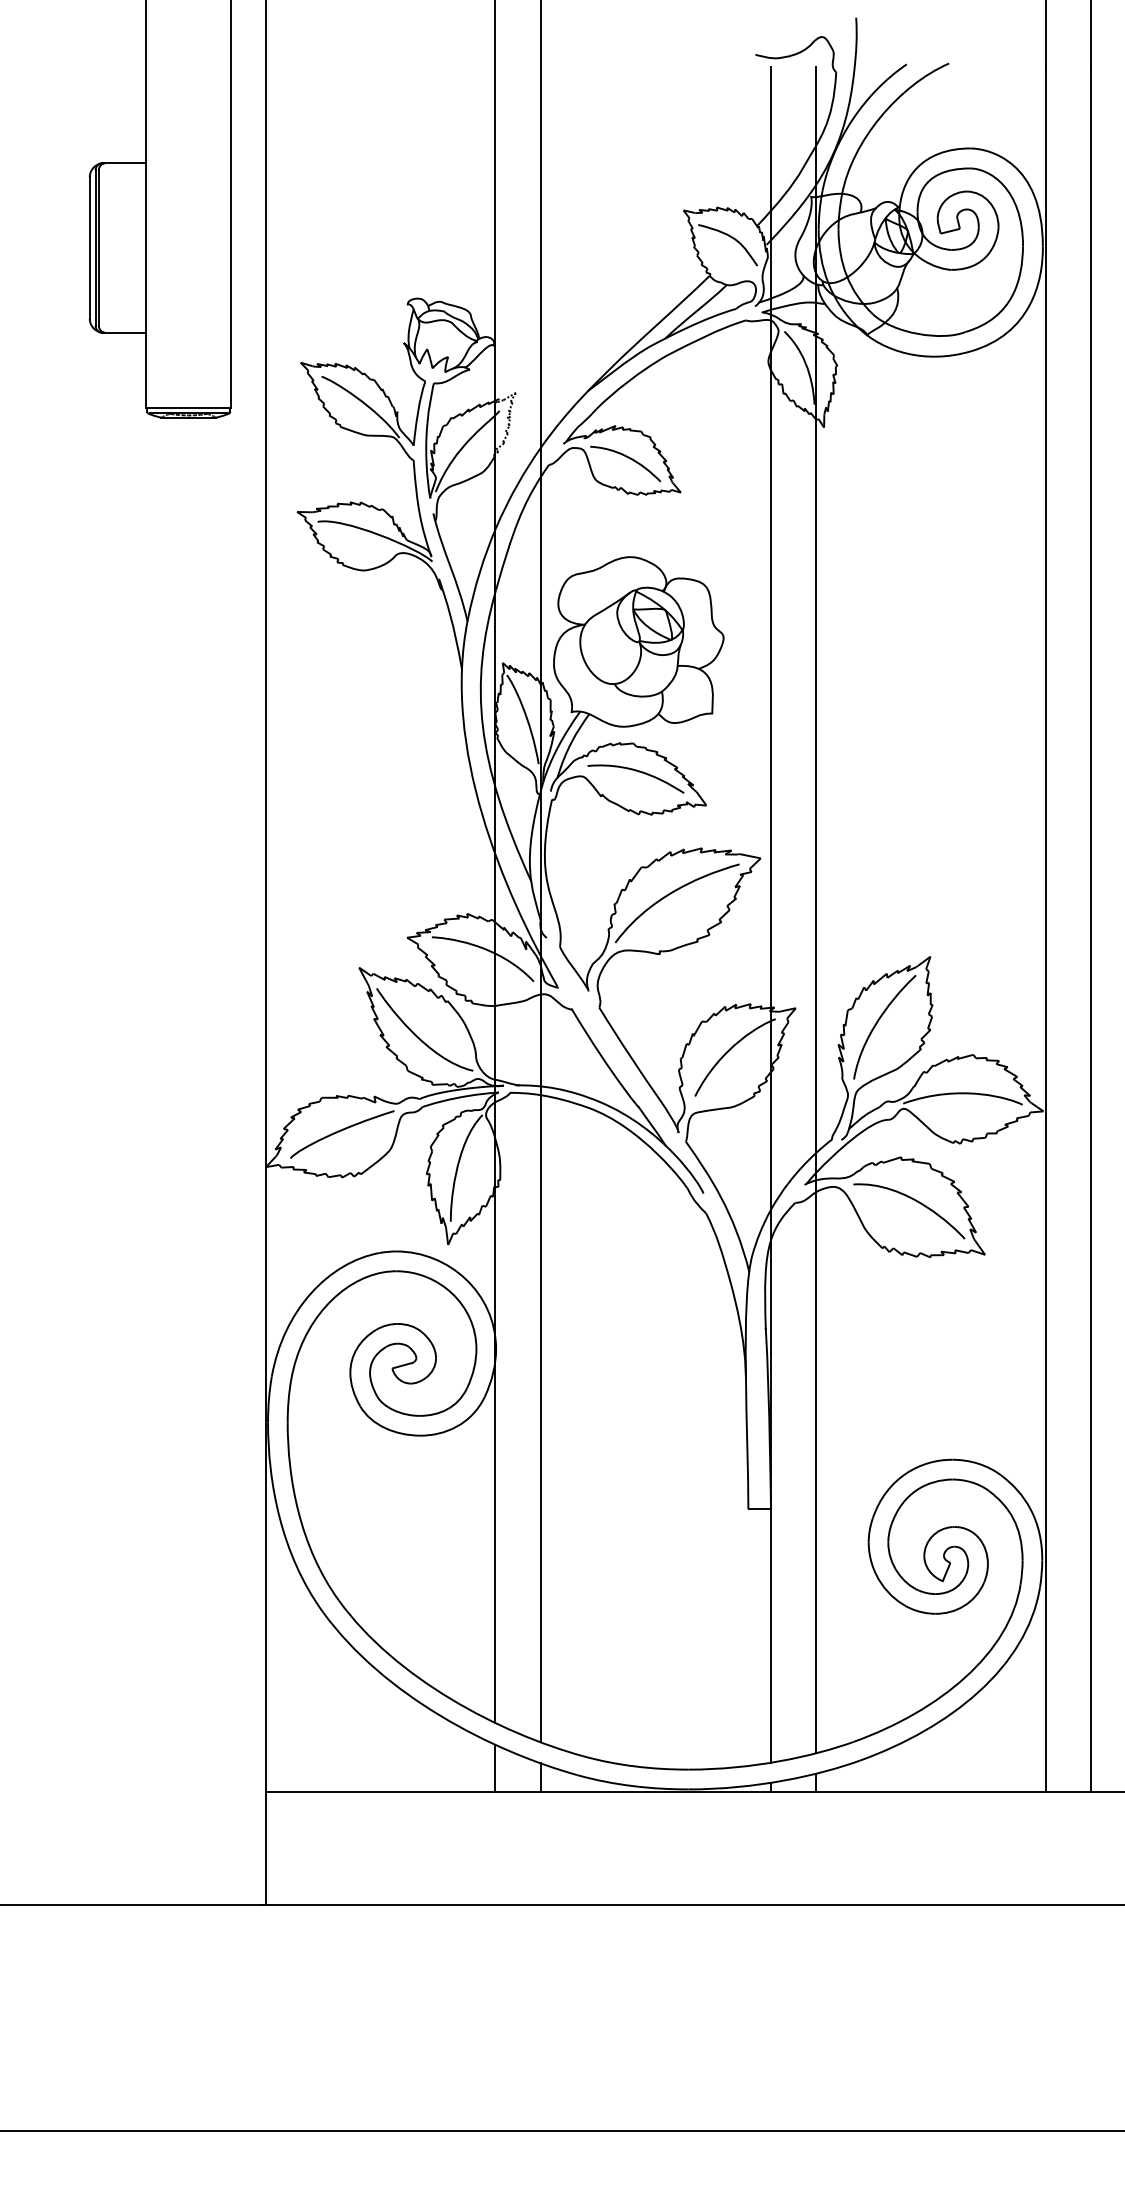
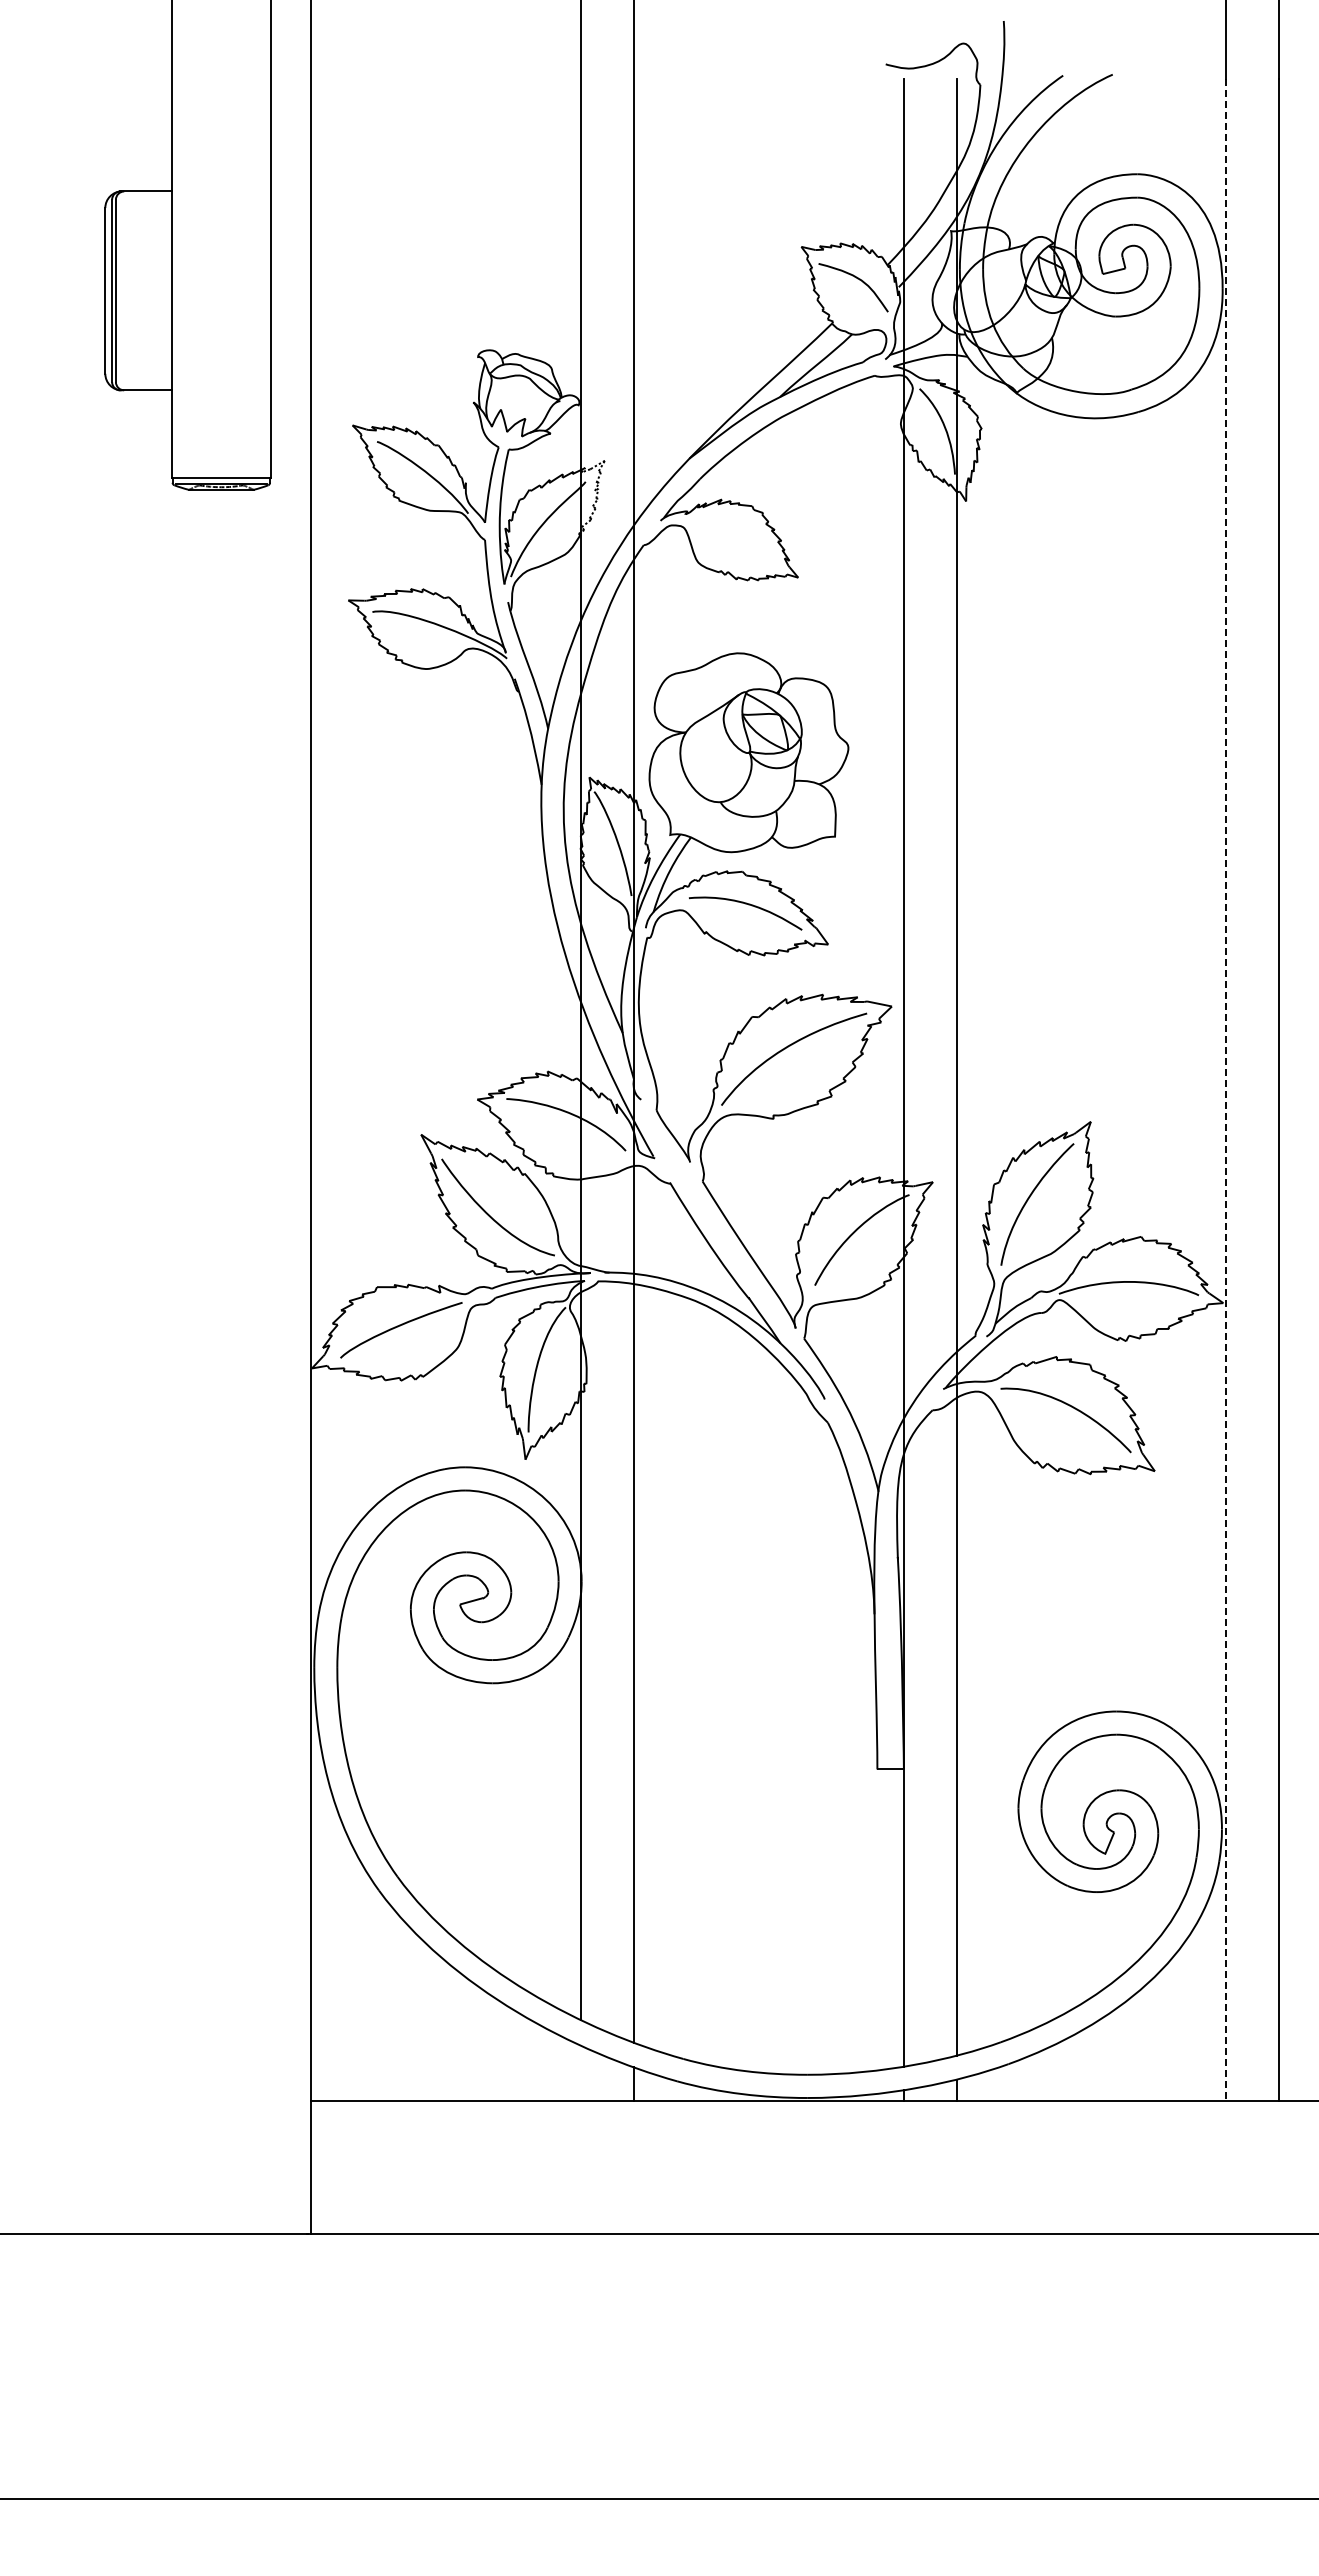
curve: (628, 458) -> (736, 537), removed
line: (1046, 930) -> (1226, 1090), solid -> dashed
line: (495, 1767) -> (580, 2072), removed

